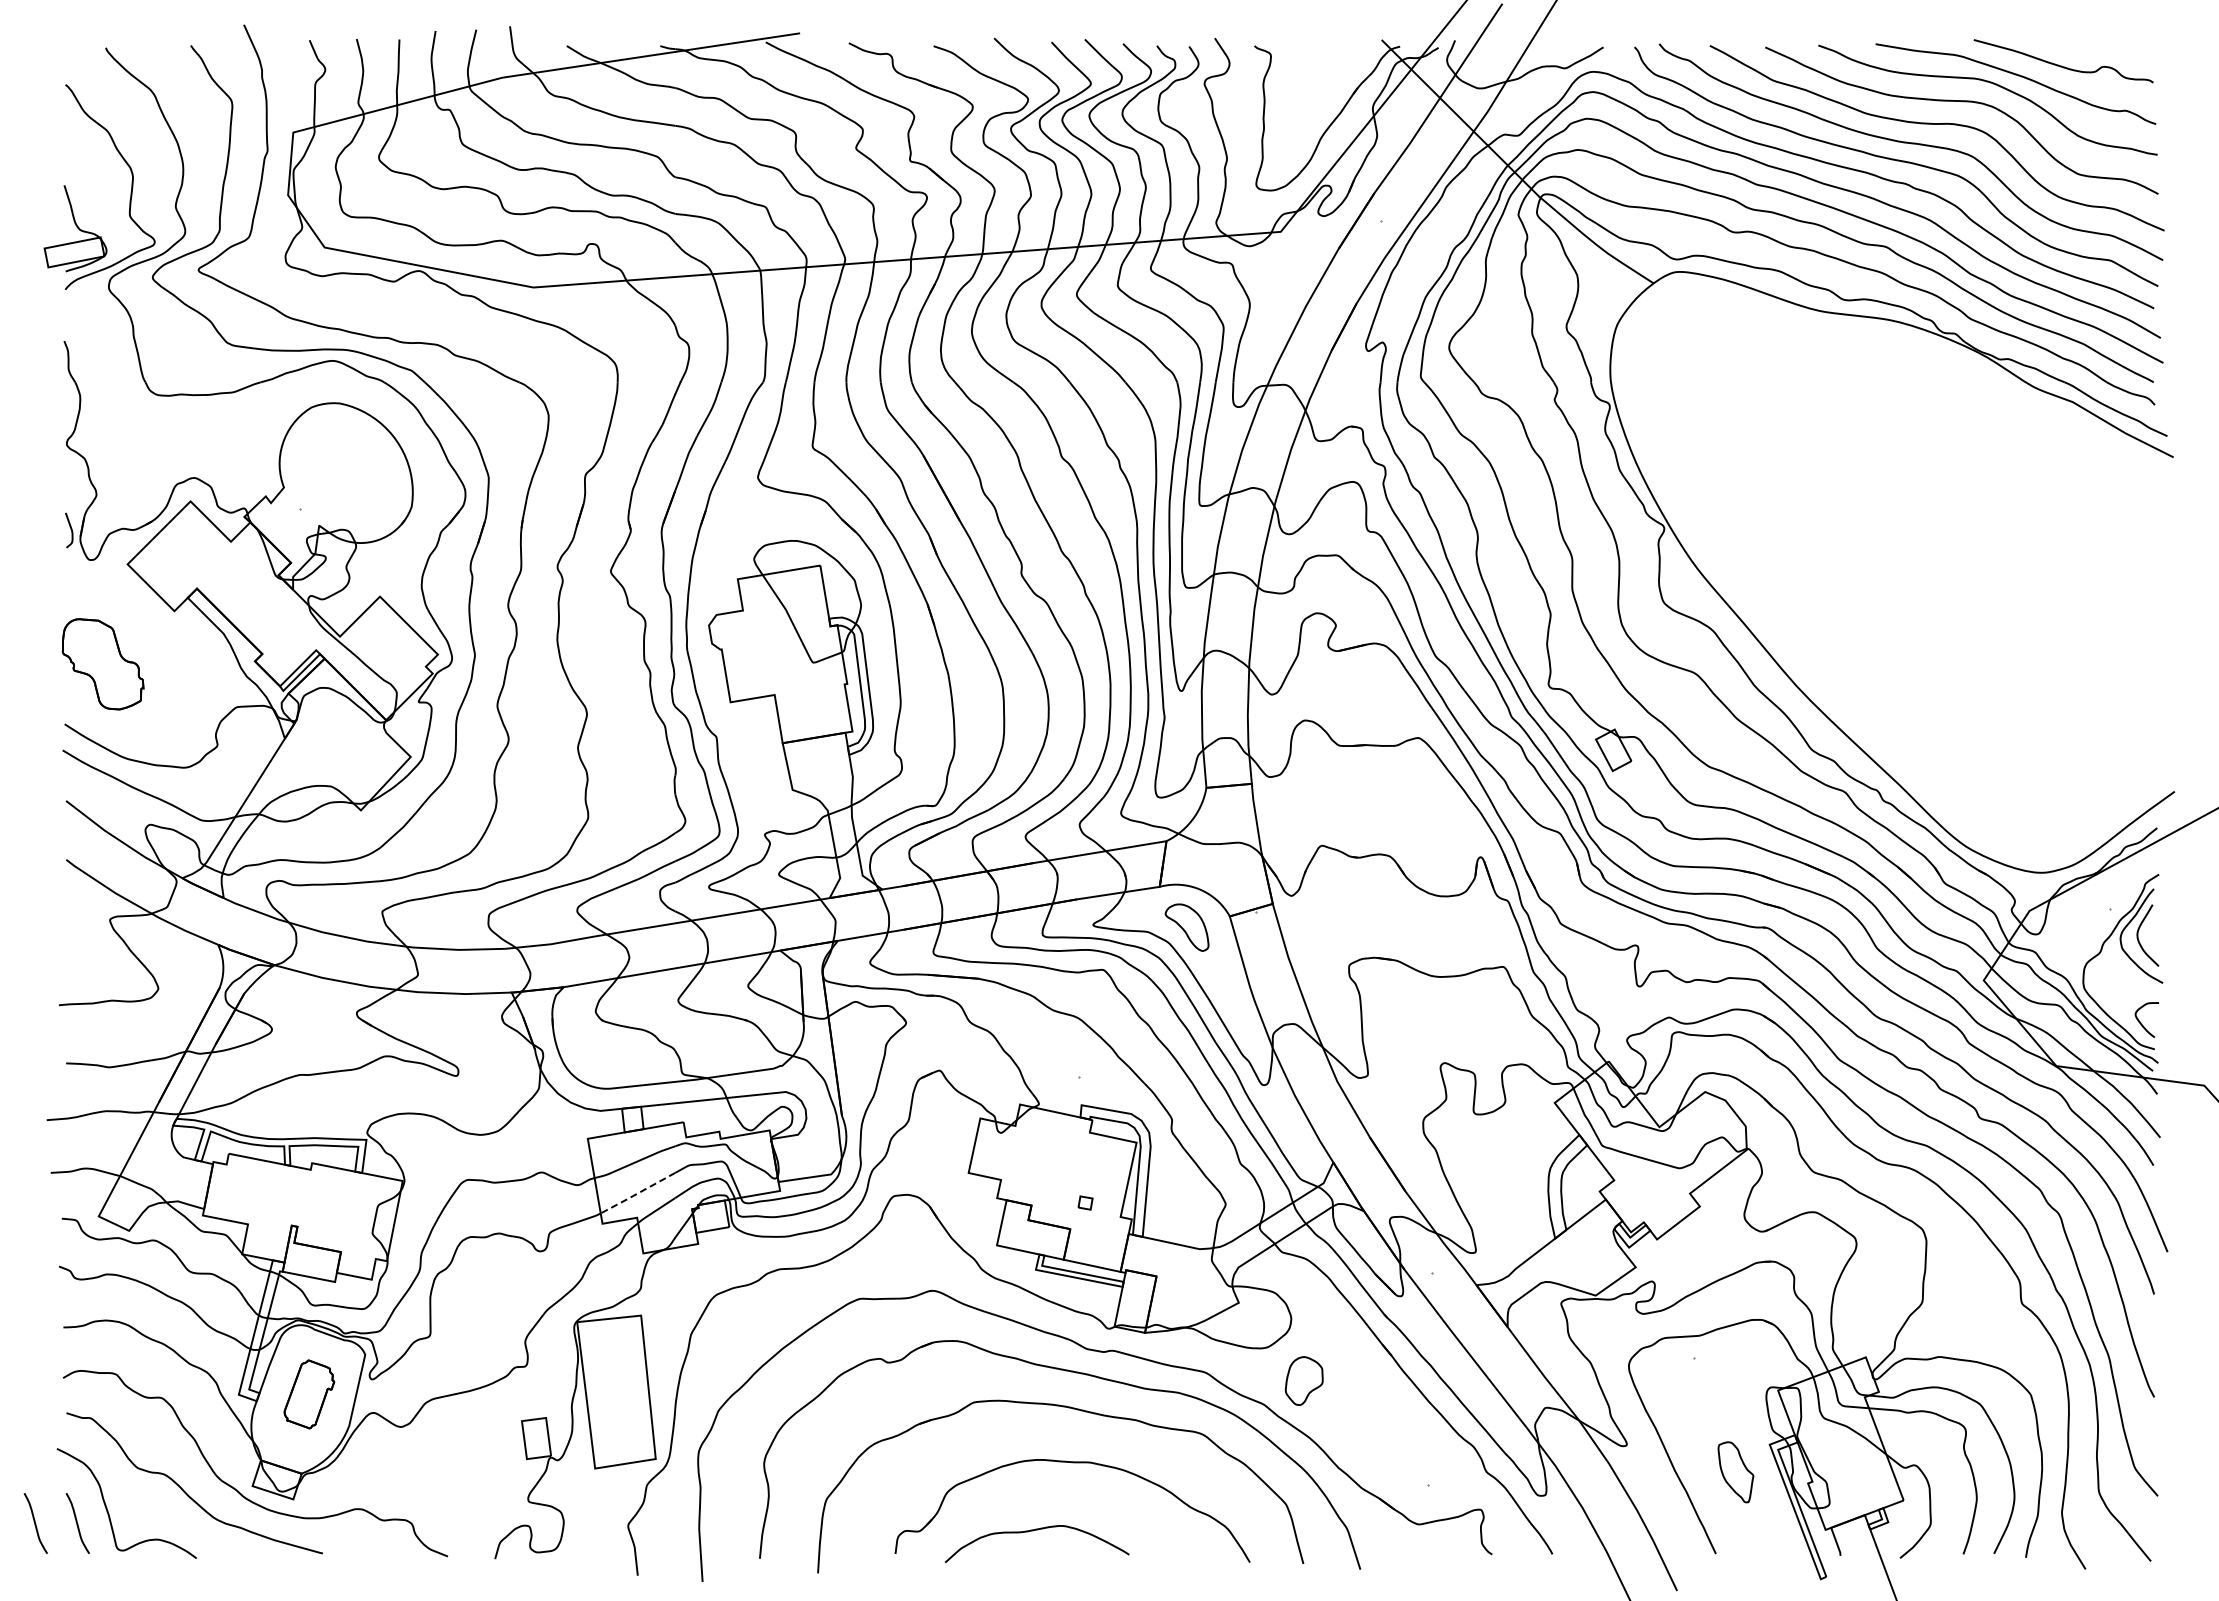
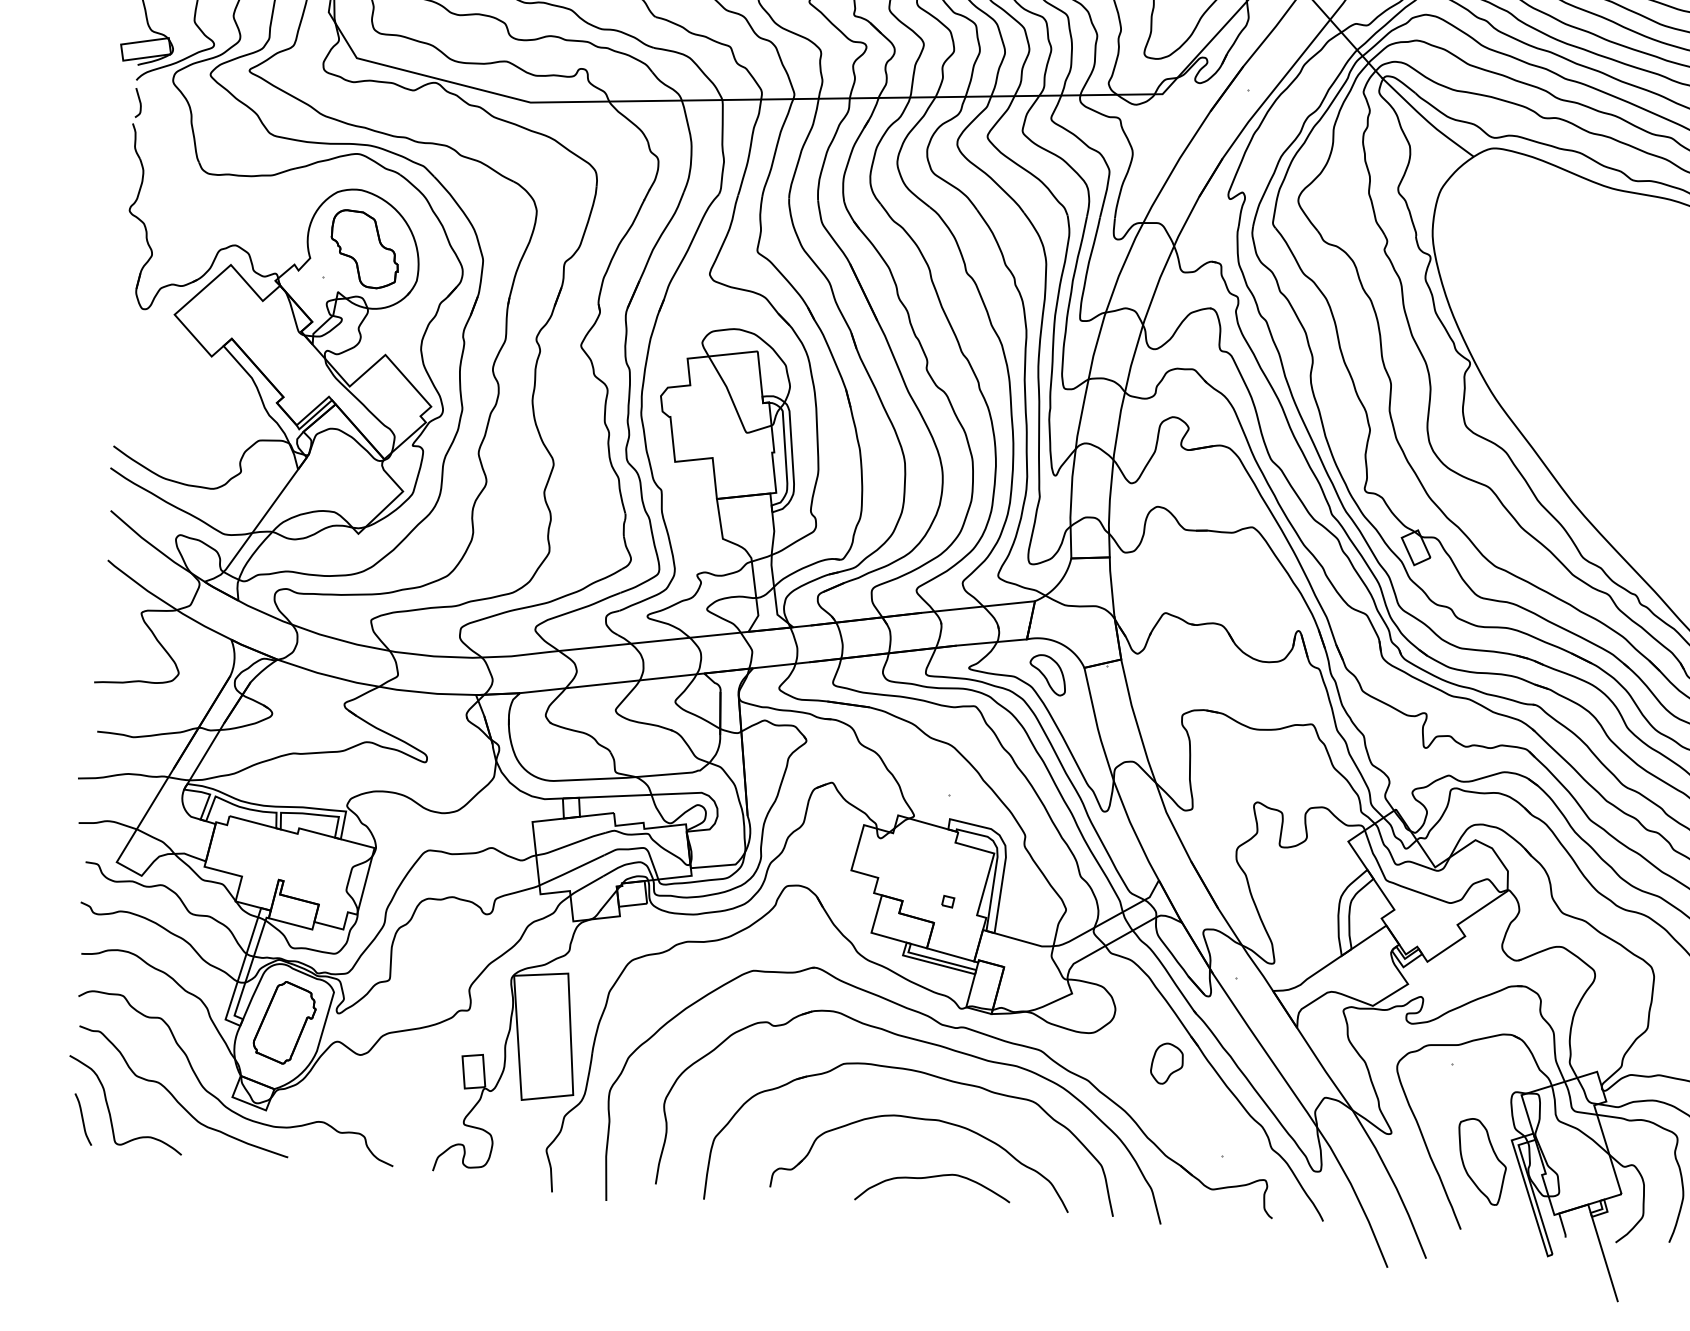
curve: (70, 529) -> (139, 102), moved
part: (102, 664) -> (364, 249), moved
line: (637, 1193) -> (571, 870), dashed -> solid
part: (1303, 1380) -> (1166, 1063), moved
part: (309, 1394) -> (285, 1022), size x1.43
part: (1735, 1472) -> (1481, 1162), size x1.67
curve: (35, 1523) -> (47, 1117), removed
curve: (1033, 1531) -> (930, 1178), moved

